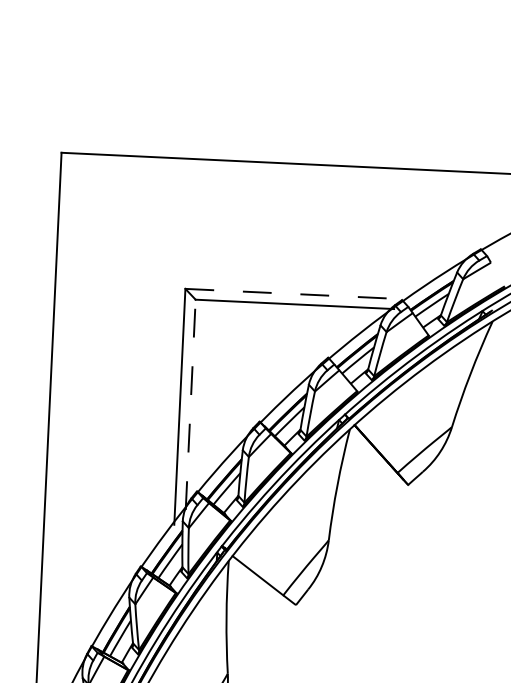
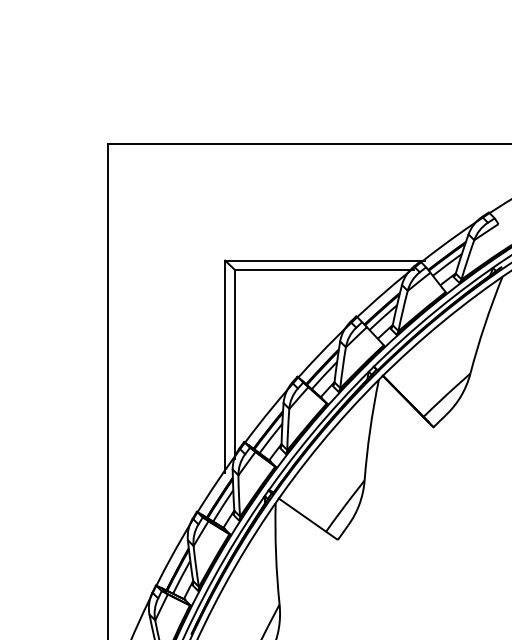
line: (296, 294) -> (325, 260), dashed -> solid
line: (190, 404) -> (234, 364), dashed -> solid

